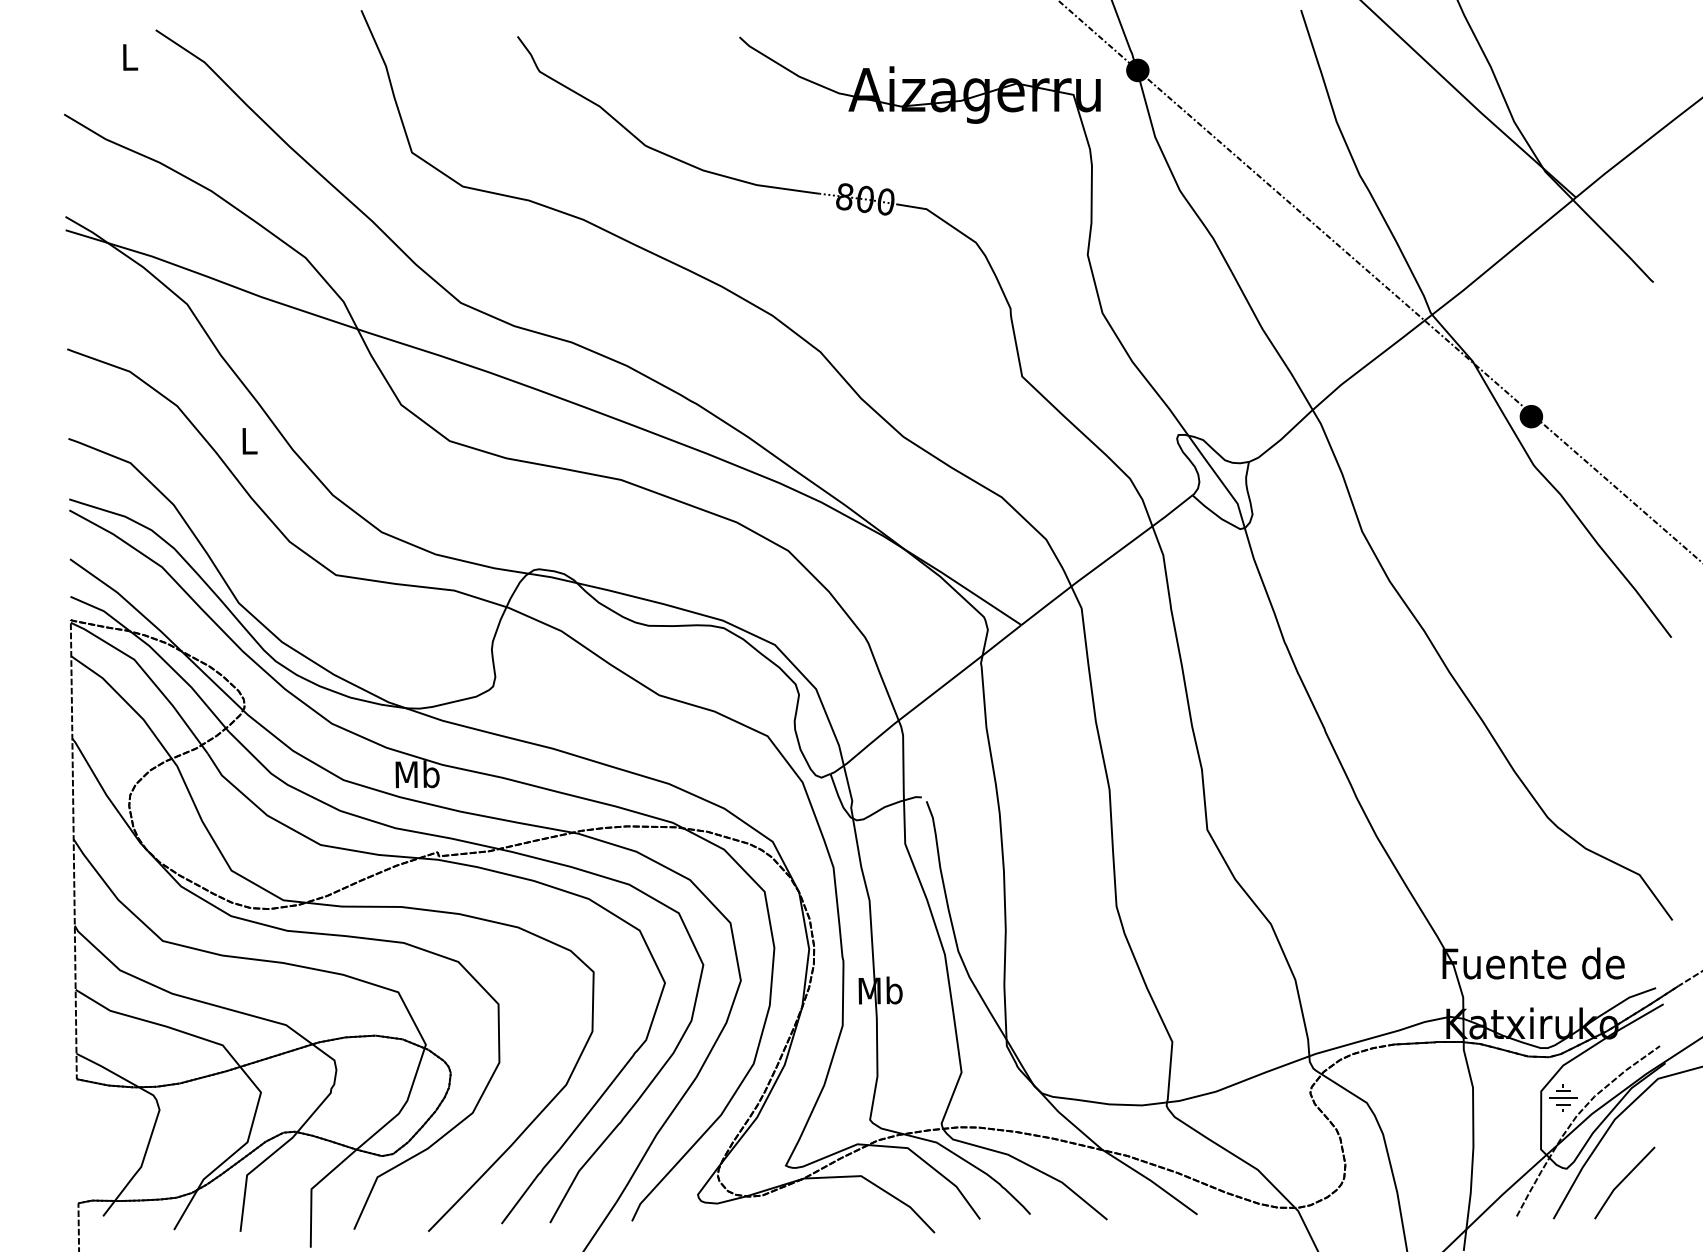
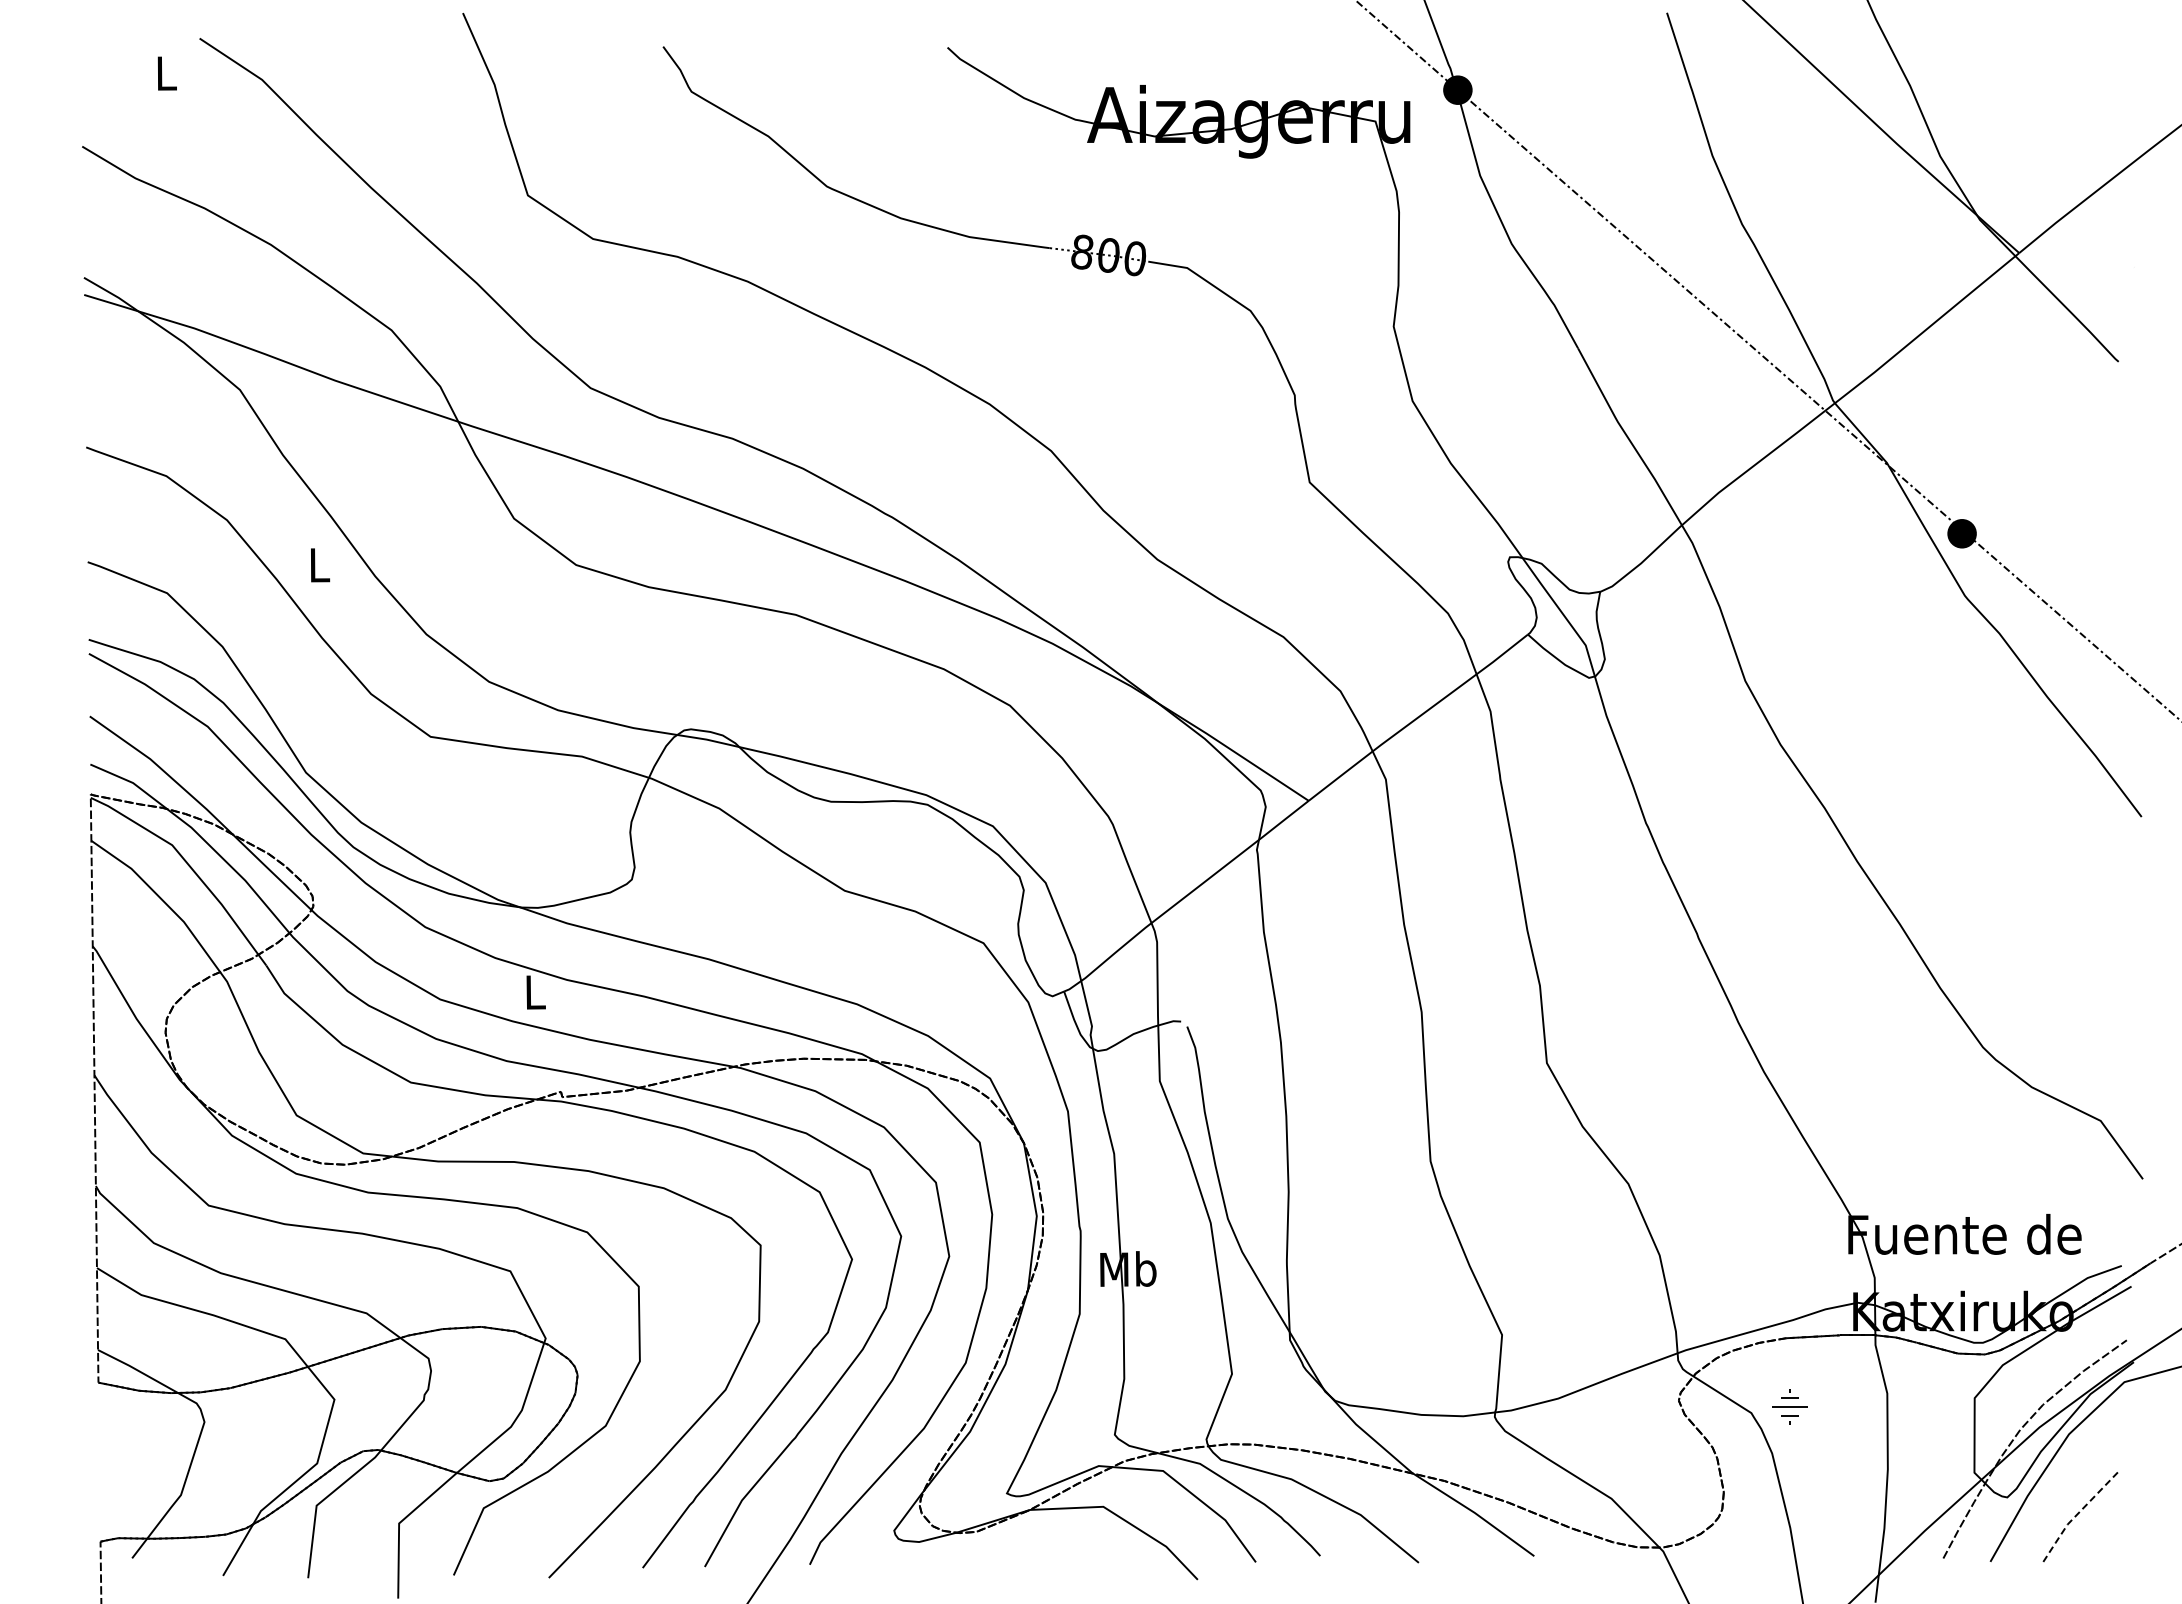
text: (417, 773) -> (535, 991), Mb -> L
part: (1562, 1097) -> (1789, 1406), moved
line: (1622, 1181) -> (2078, 1513), solid -> dashed

